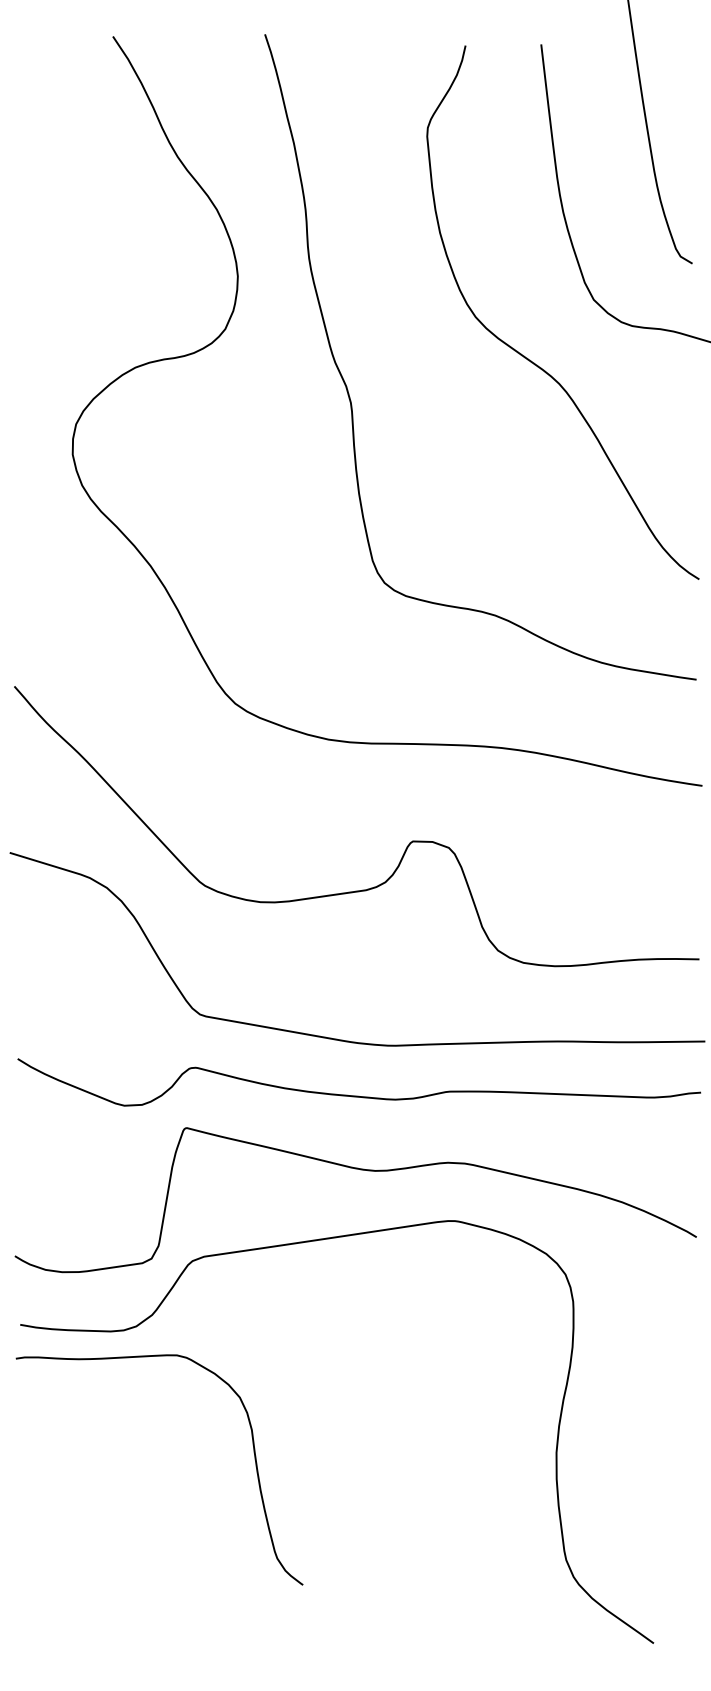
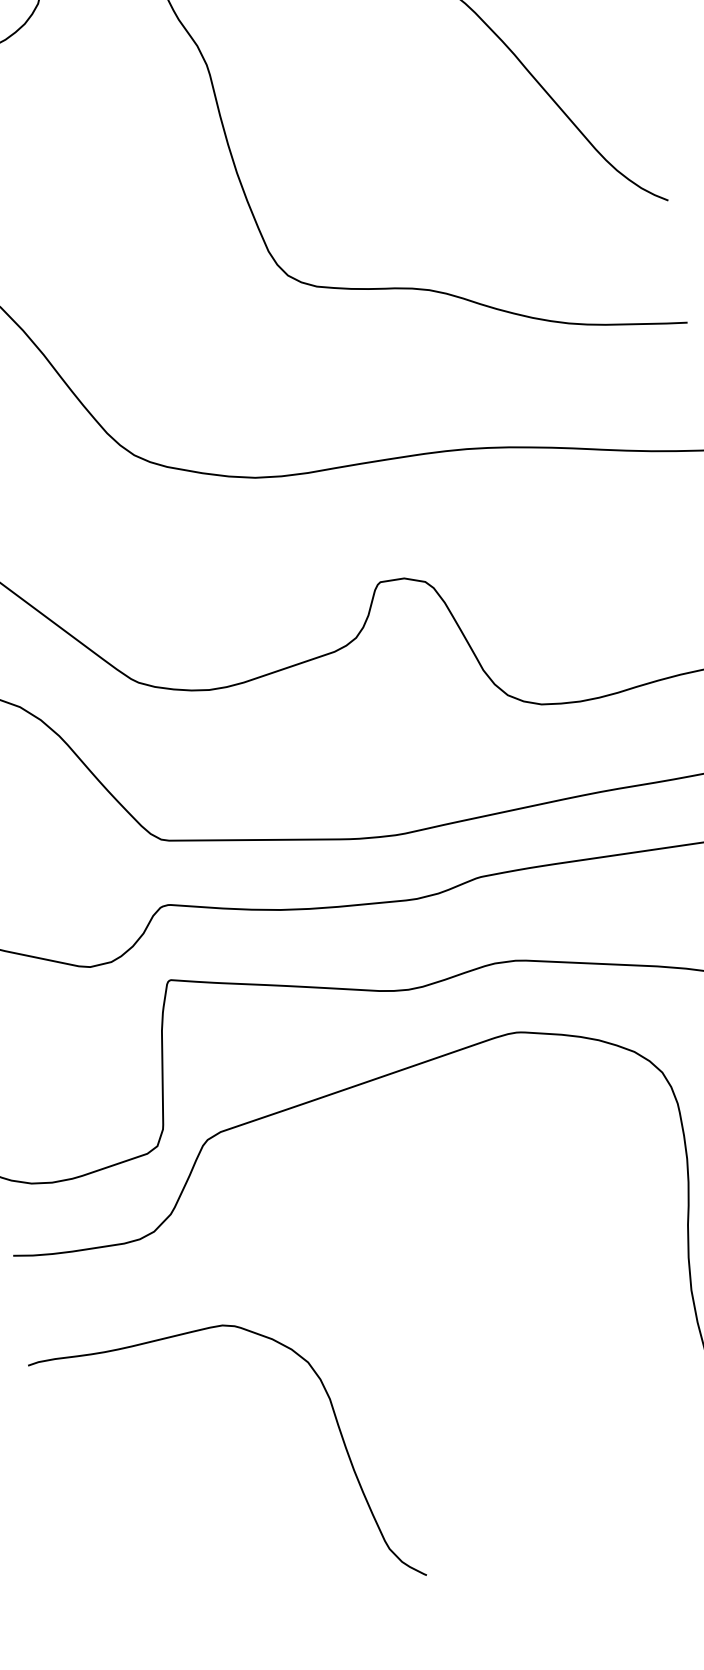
curve: (253, 1452) -> (336, 1425), moved

